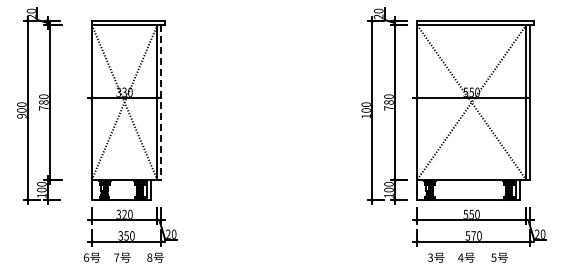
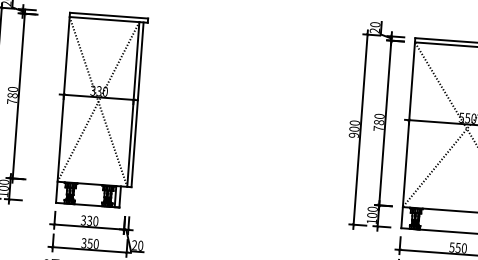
line: (161, 102) -> (137, 104), dashed -> solid
text: (365, 116) -> (353, 135), 100 -> 900
text: (124, 214) -> (89, 220), 320 -> 330

